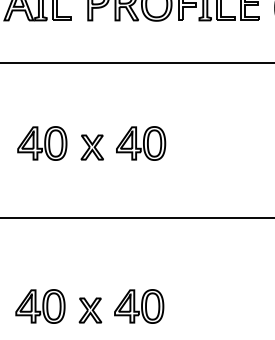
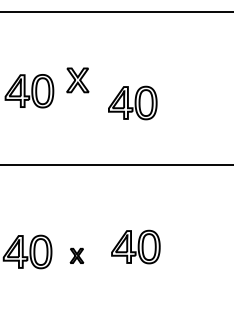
part: (141, 143) -> (133, 103), moved
part: (91, 147) -> (77, 80), moved
part: (139, 306) -> (136, 247), moved
part: (90, 310) -> (77, 255), size x0.6

